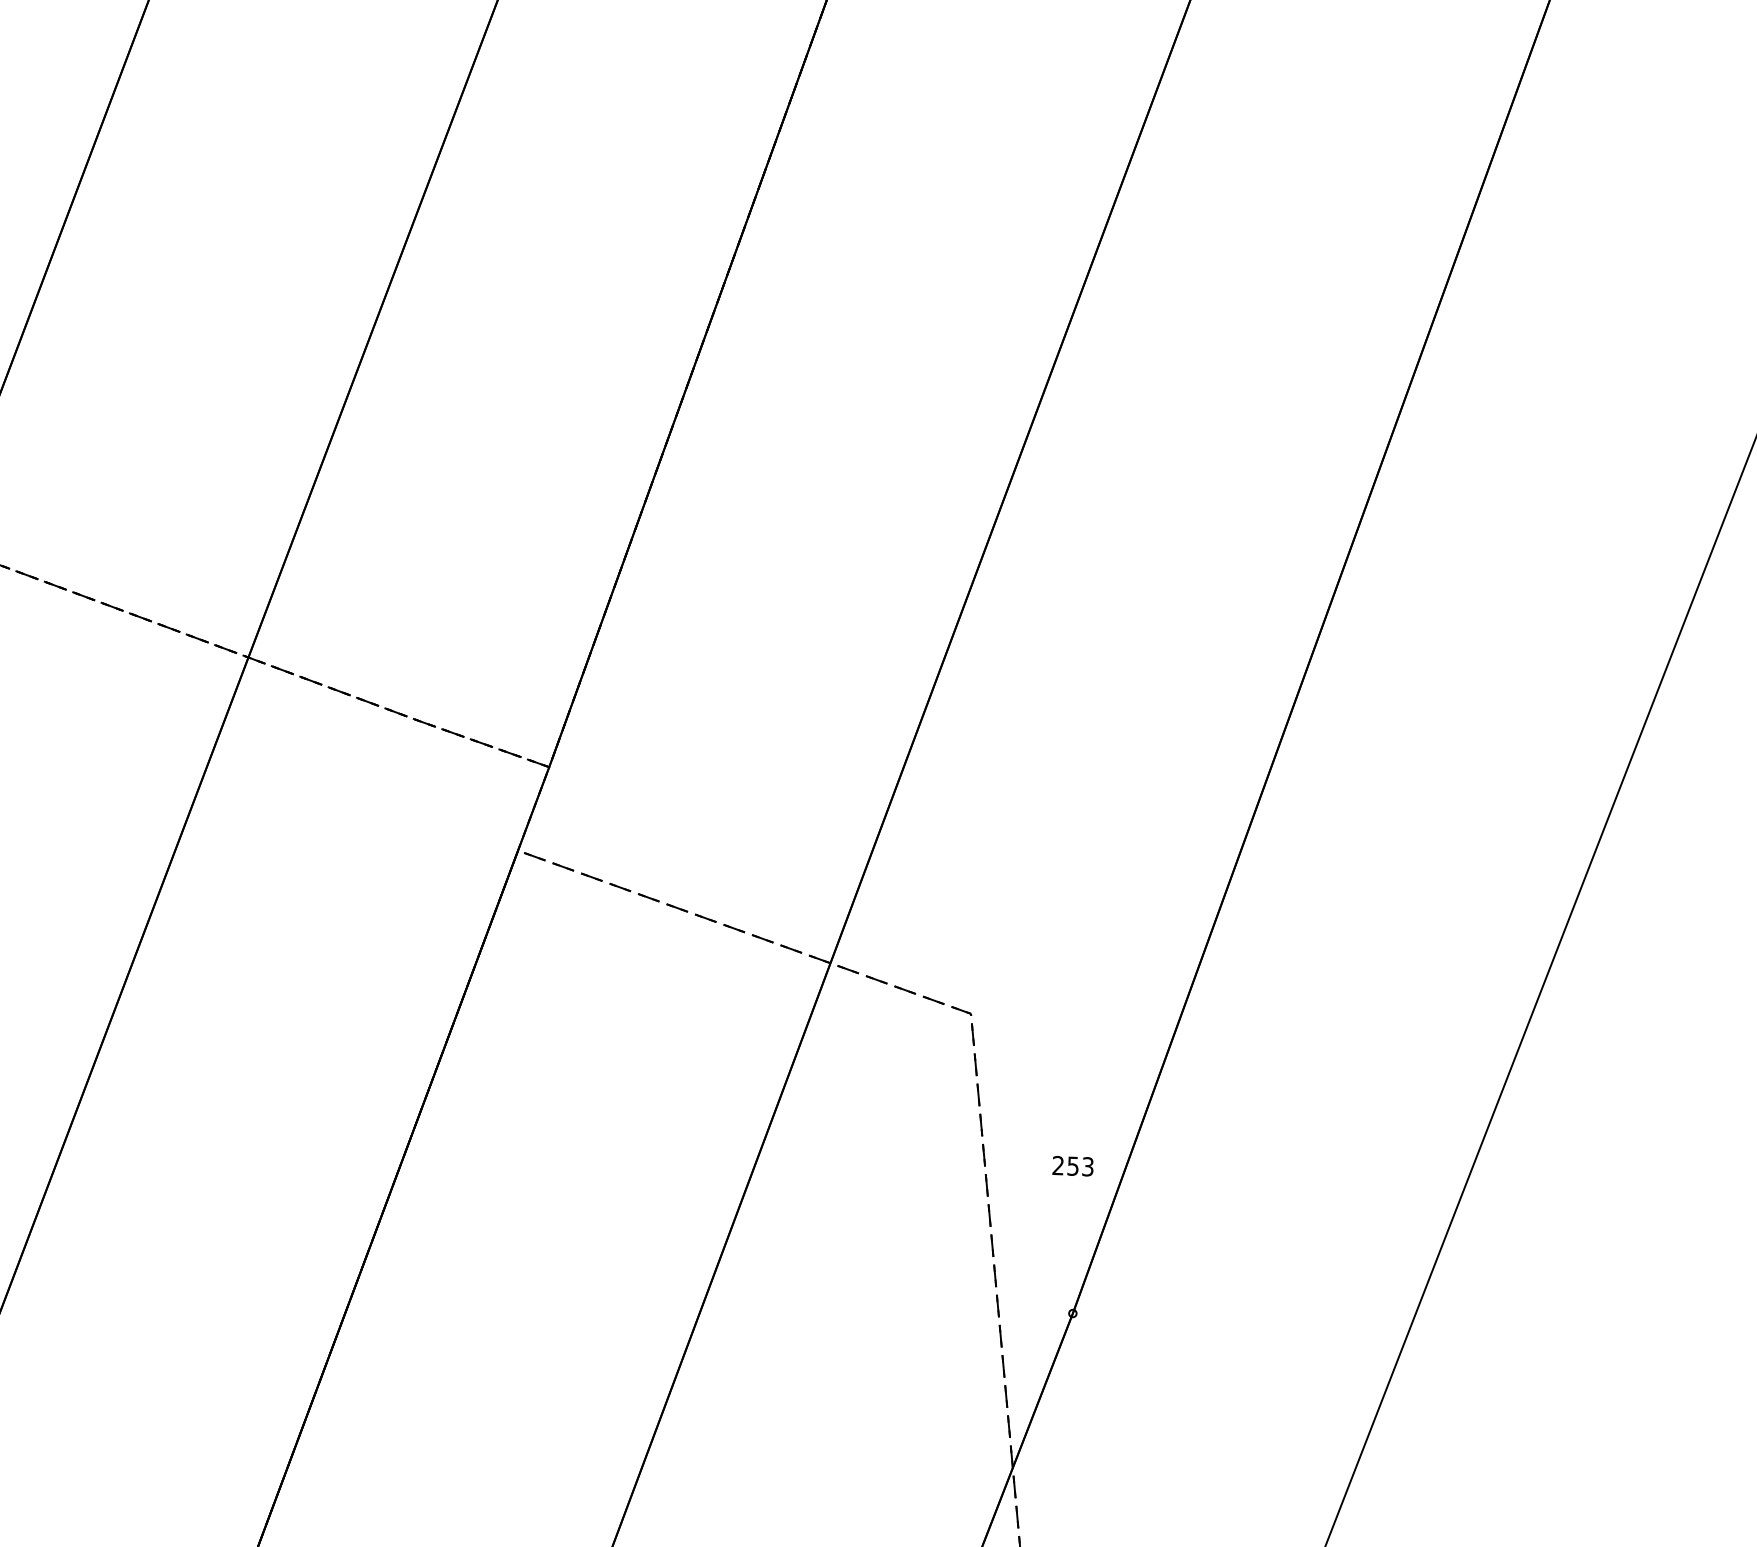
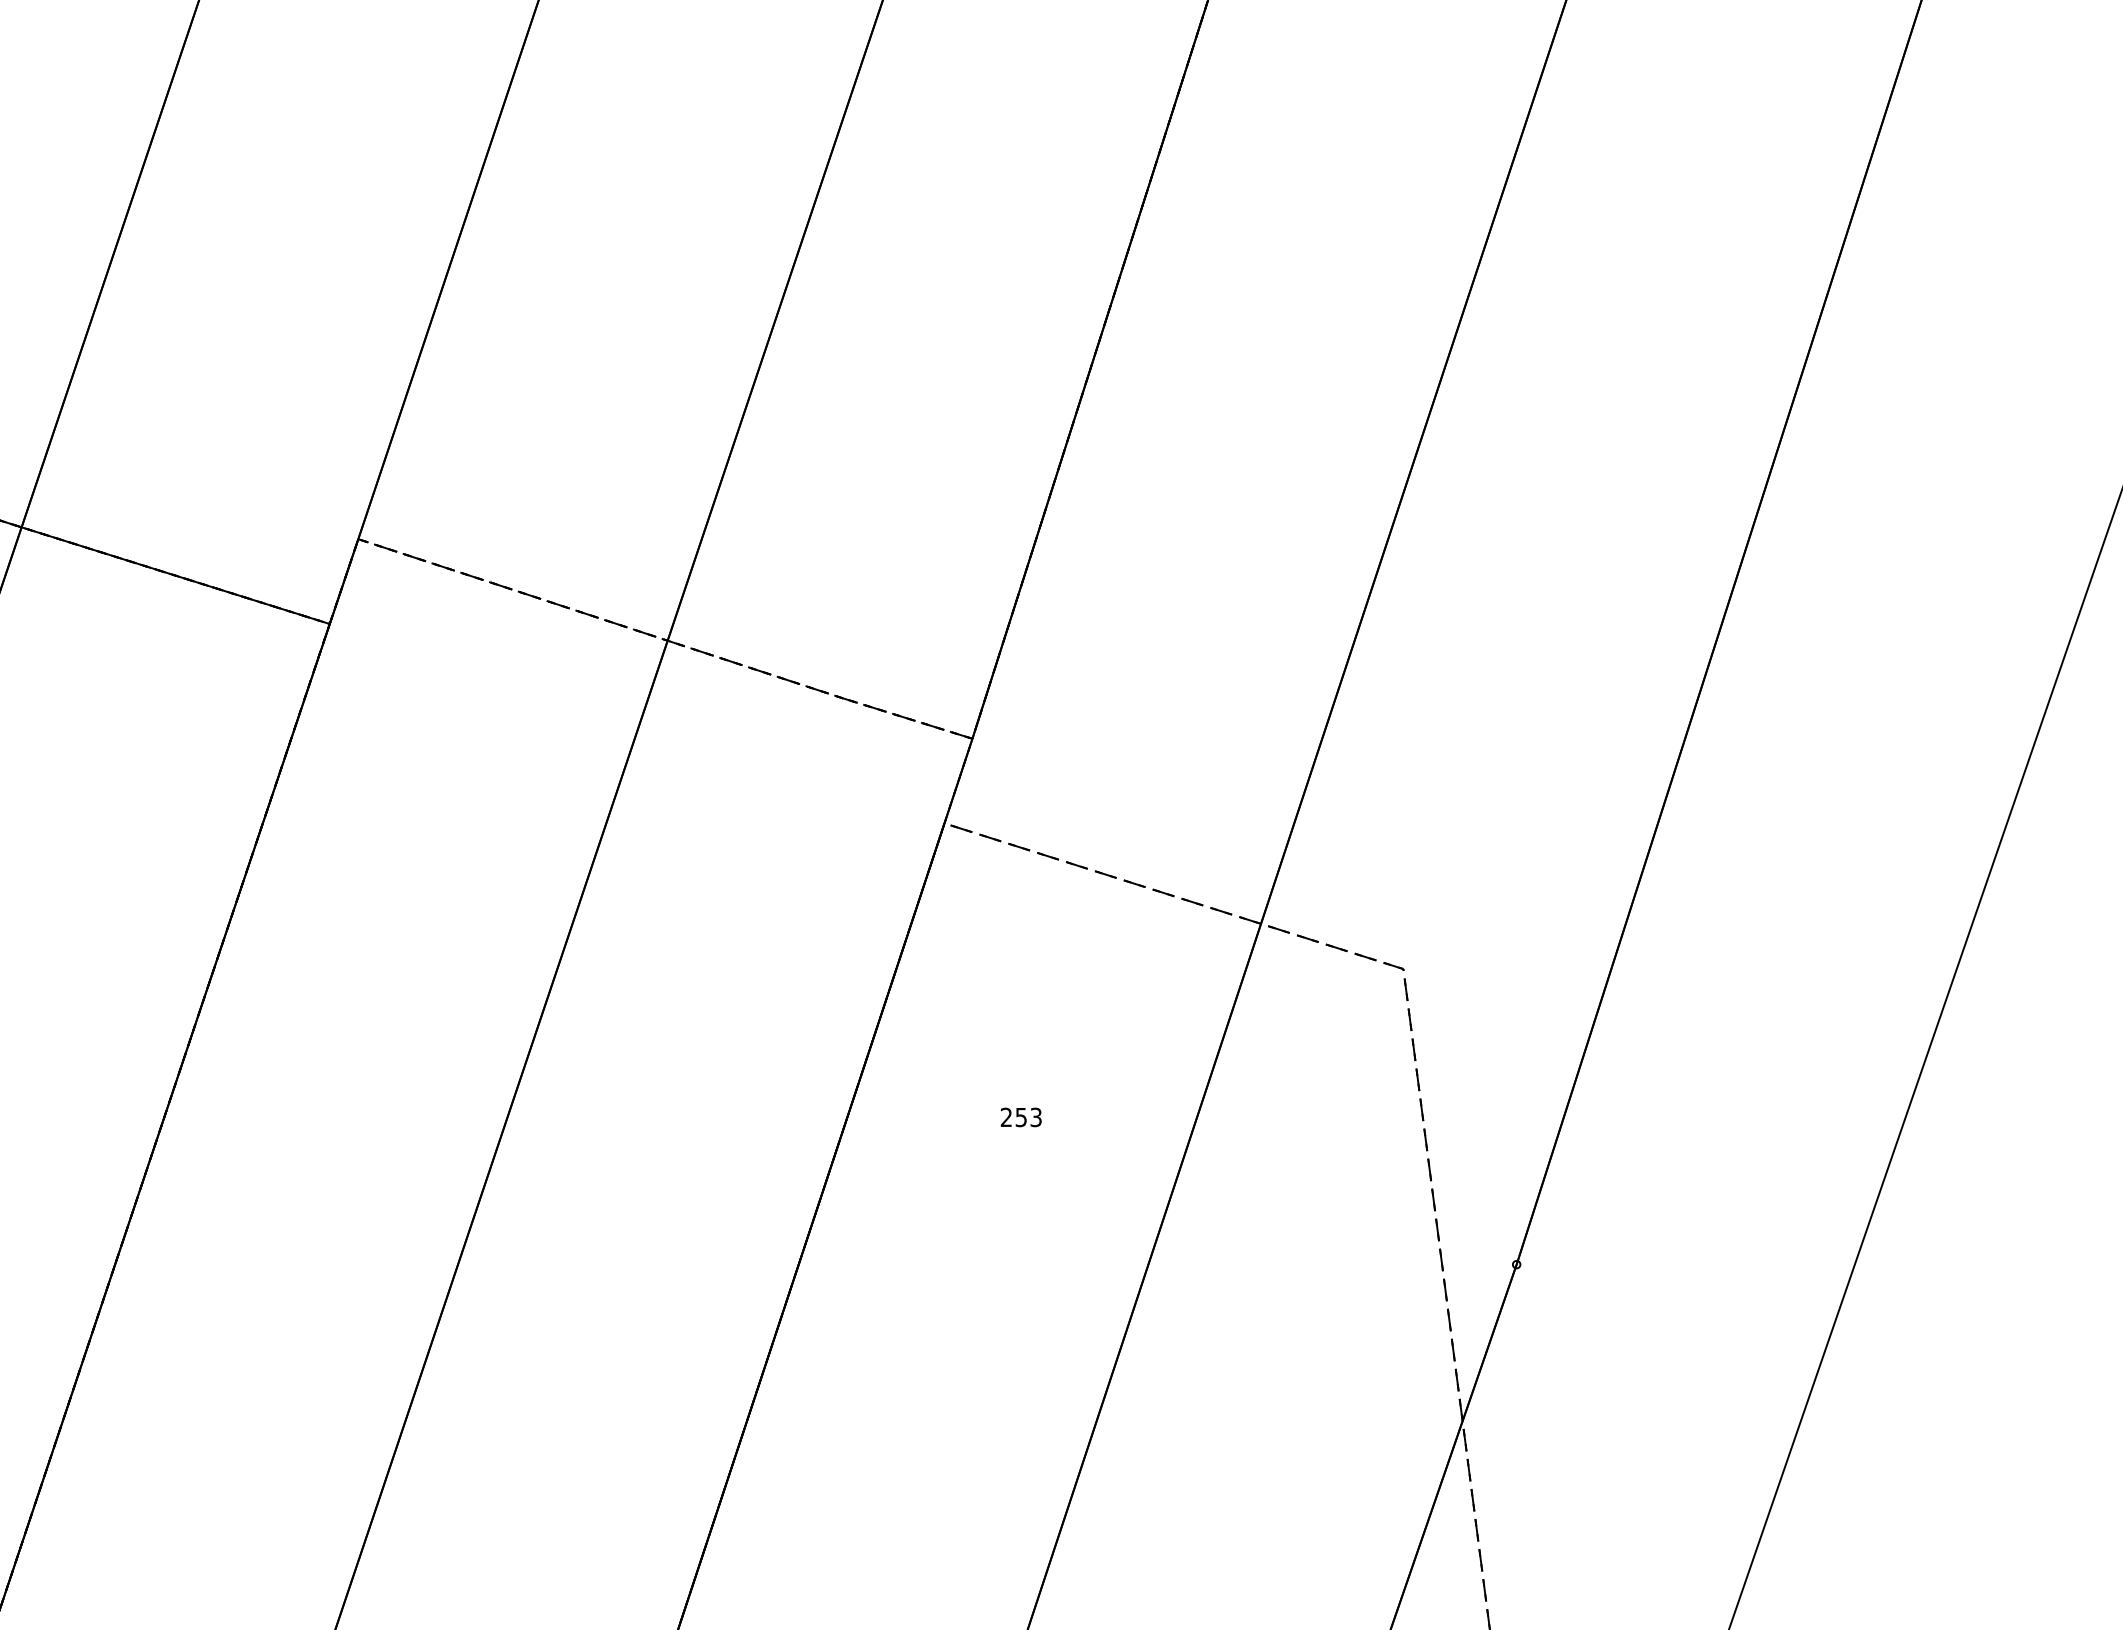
text: (1072, 1166) -> (1020, 1117), moved

